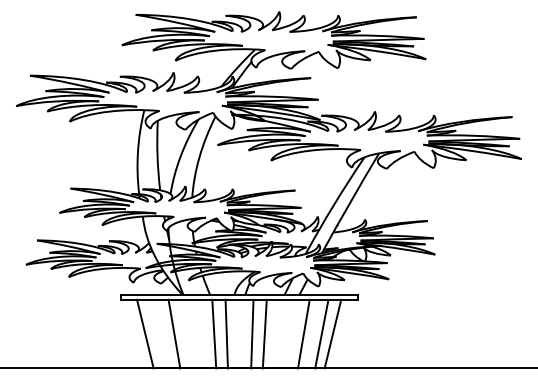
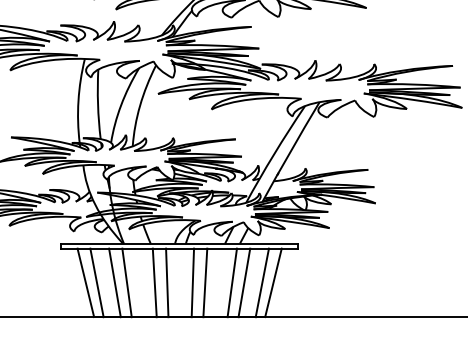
line: (156, 333) -> (97, 282), added
line: (186, 333) -> (127, 282), added
line: (291, 333) -> (232, 282), added

